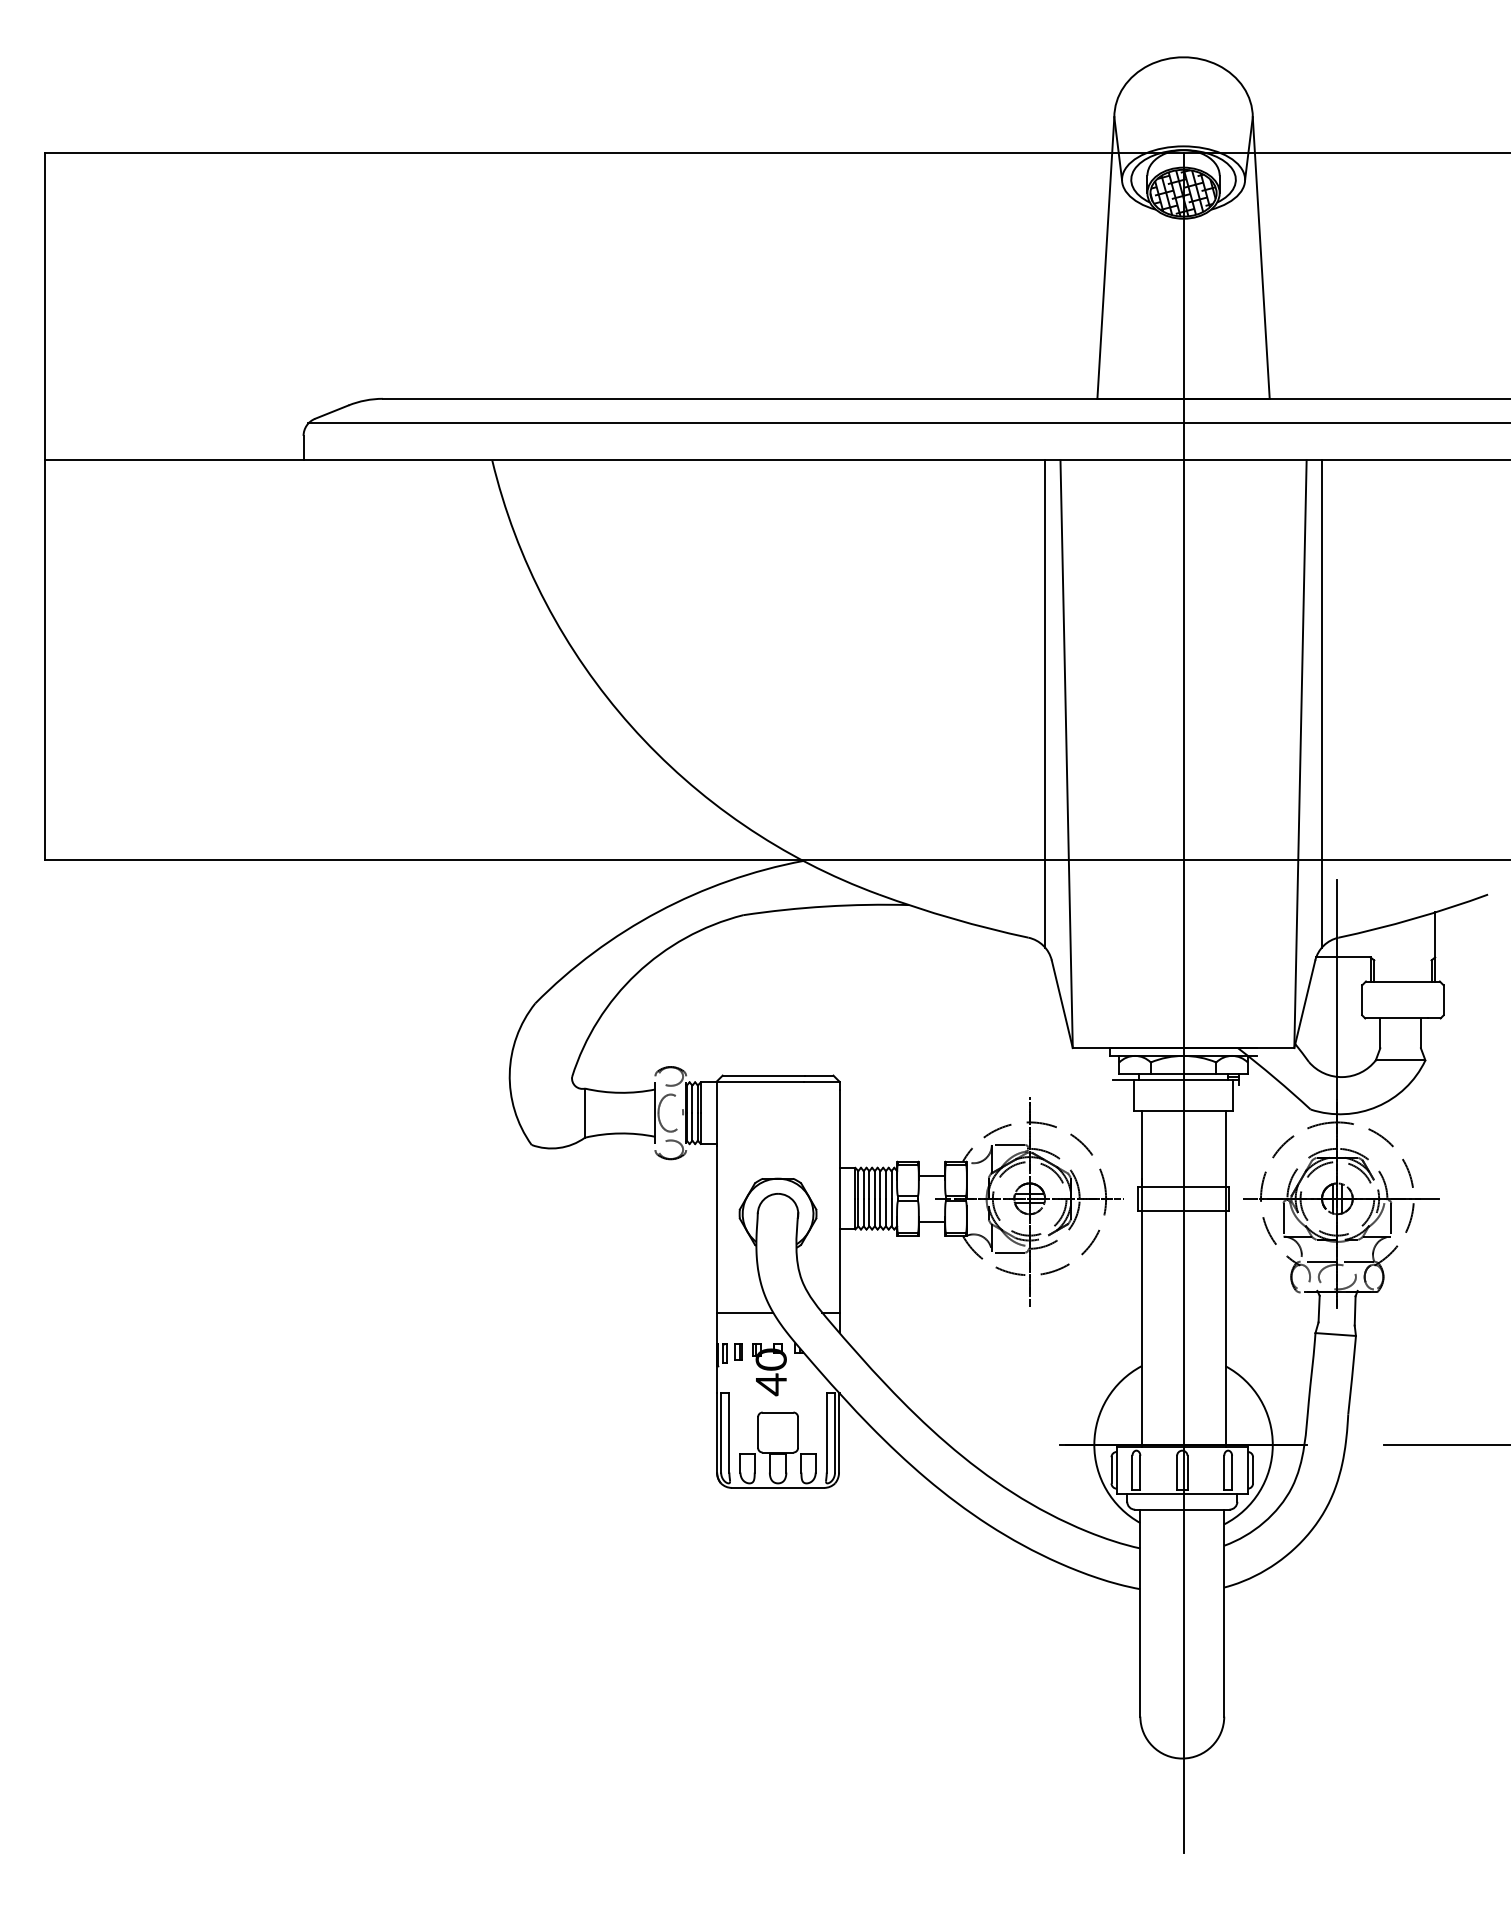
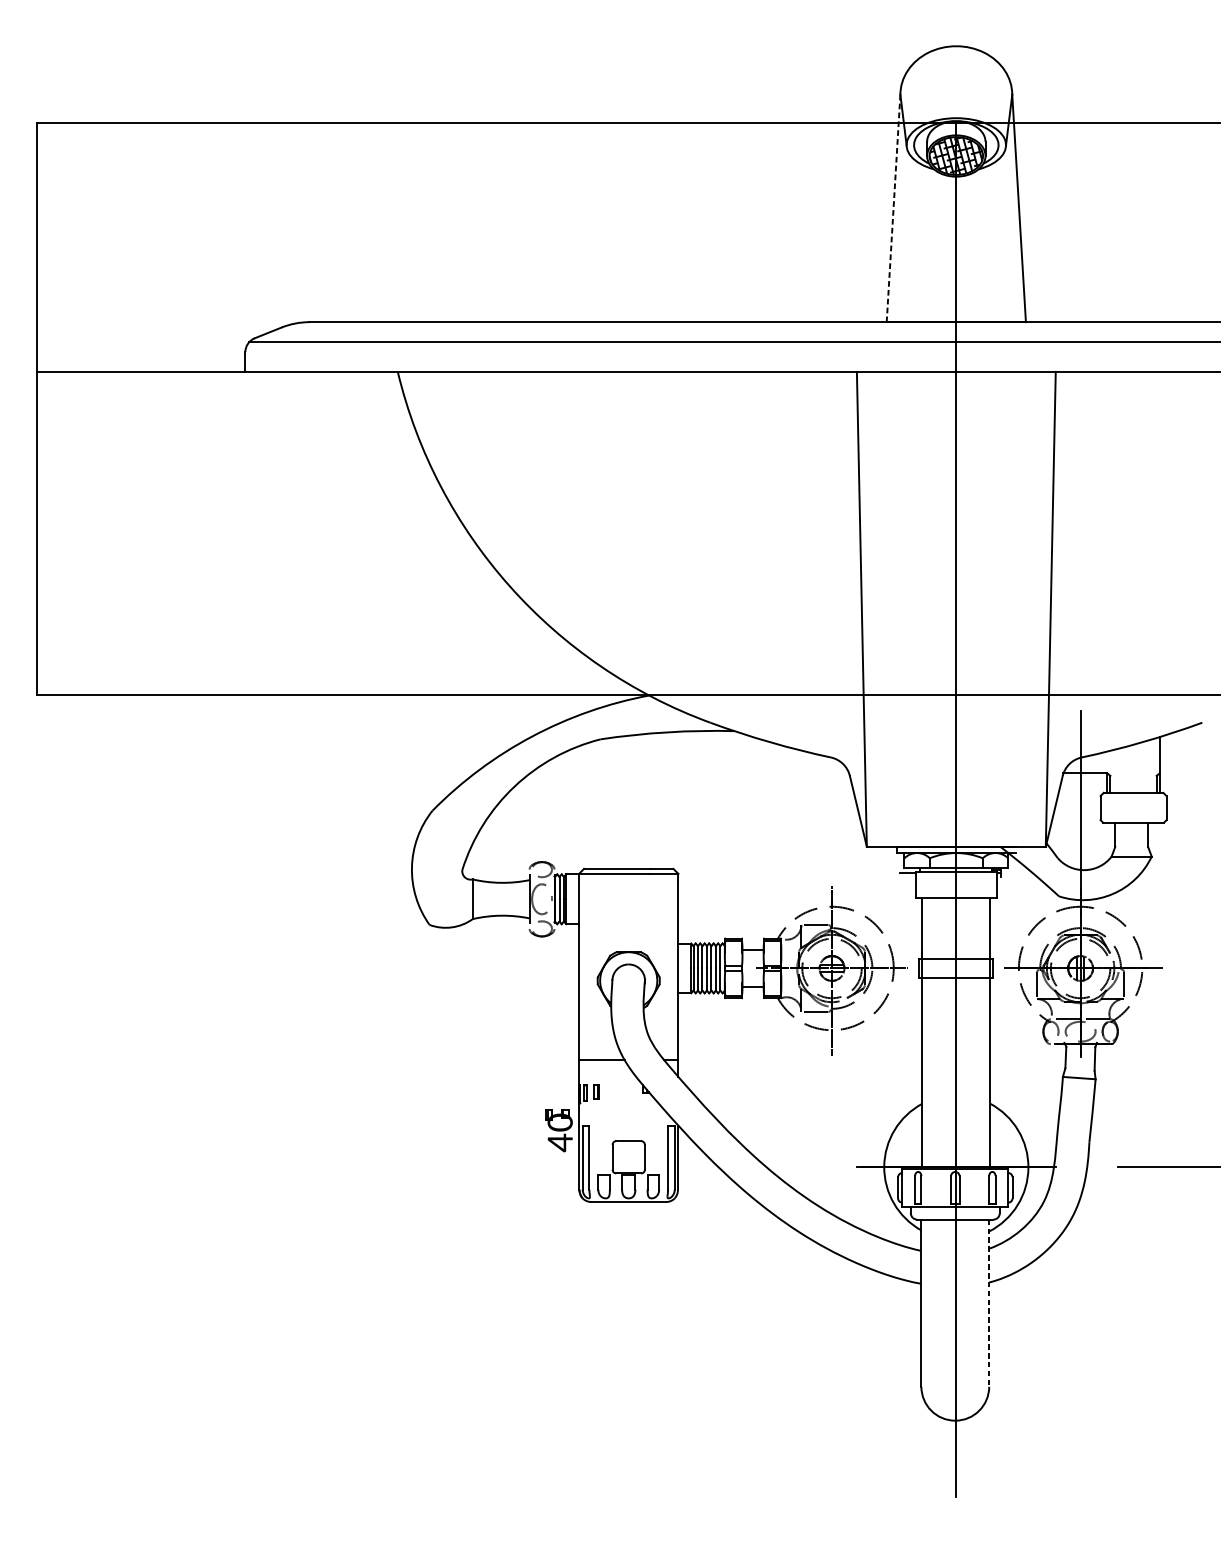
line: (1105, 258) -> (893, 208), solid -> dashed
line: (1045, 703) -> (844, 568), removed
line: (1322, 703) -> (1068, 568), removed
part: (769, 1369) -> (558, 1130), moved
line: (1224, 1613) -> (989, 1303), solid -> dashed

